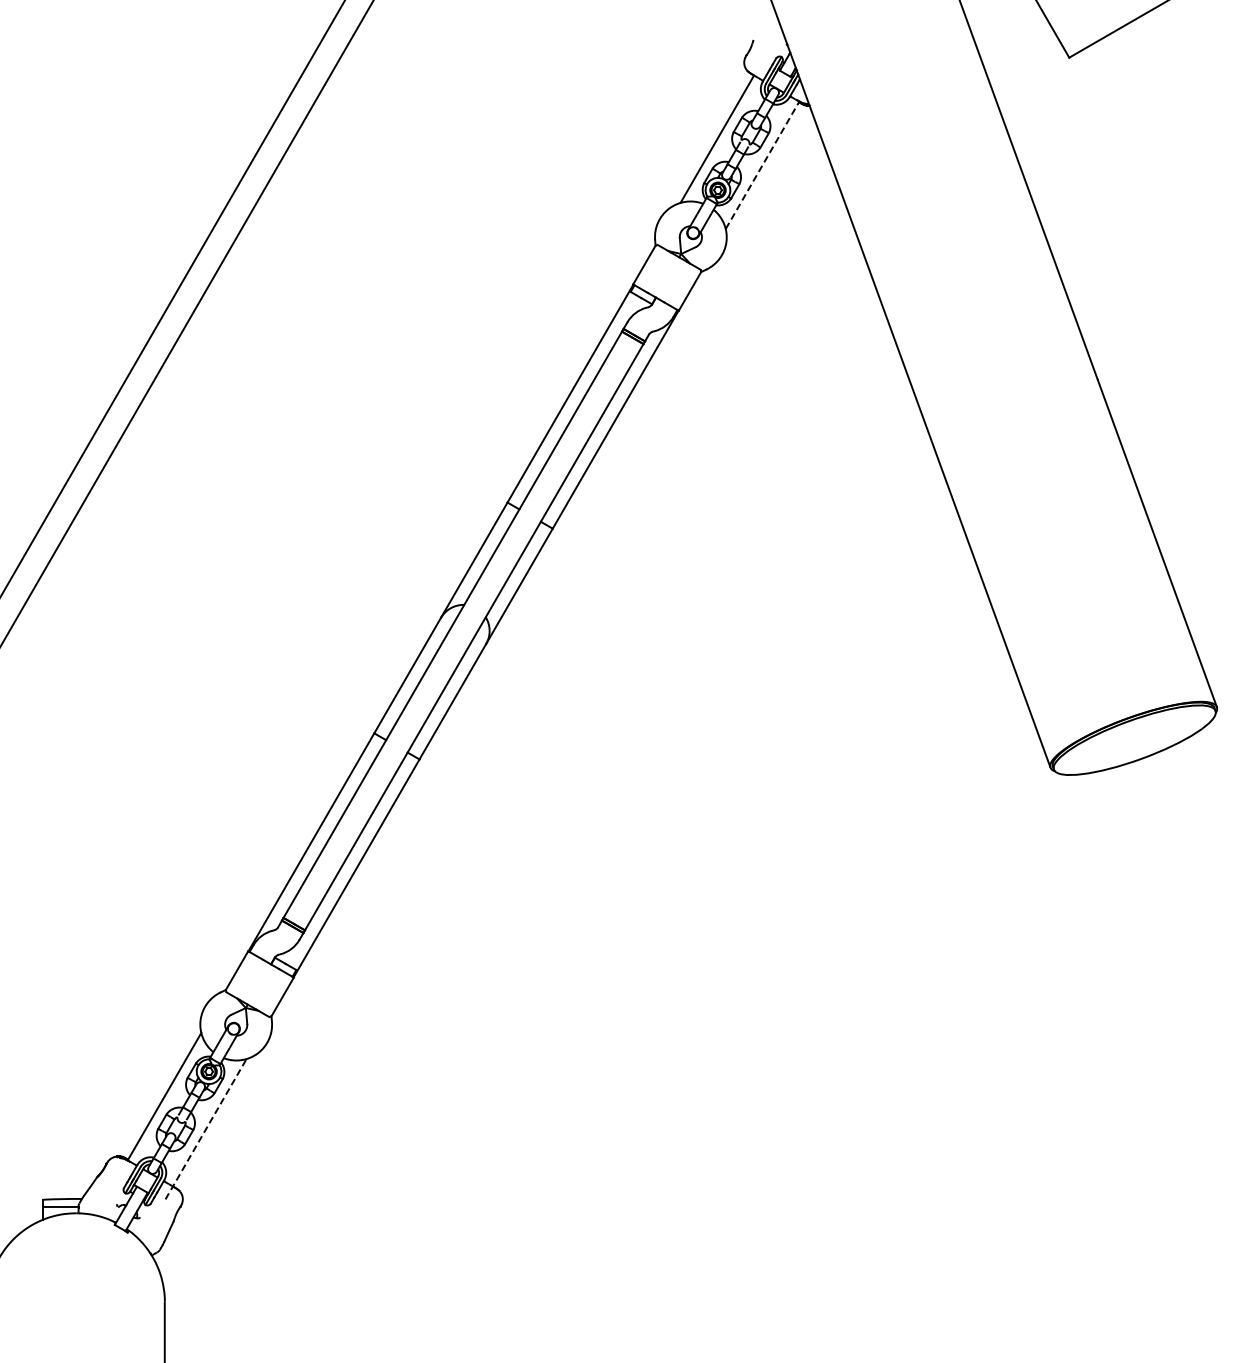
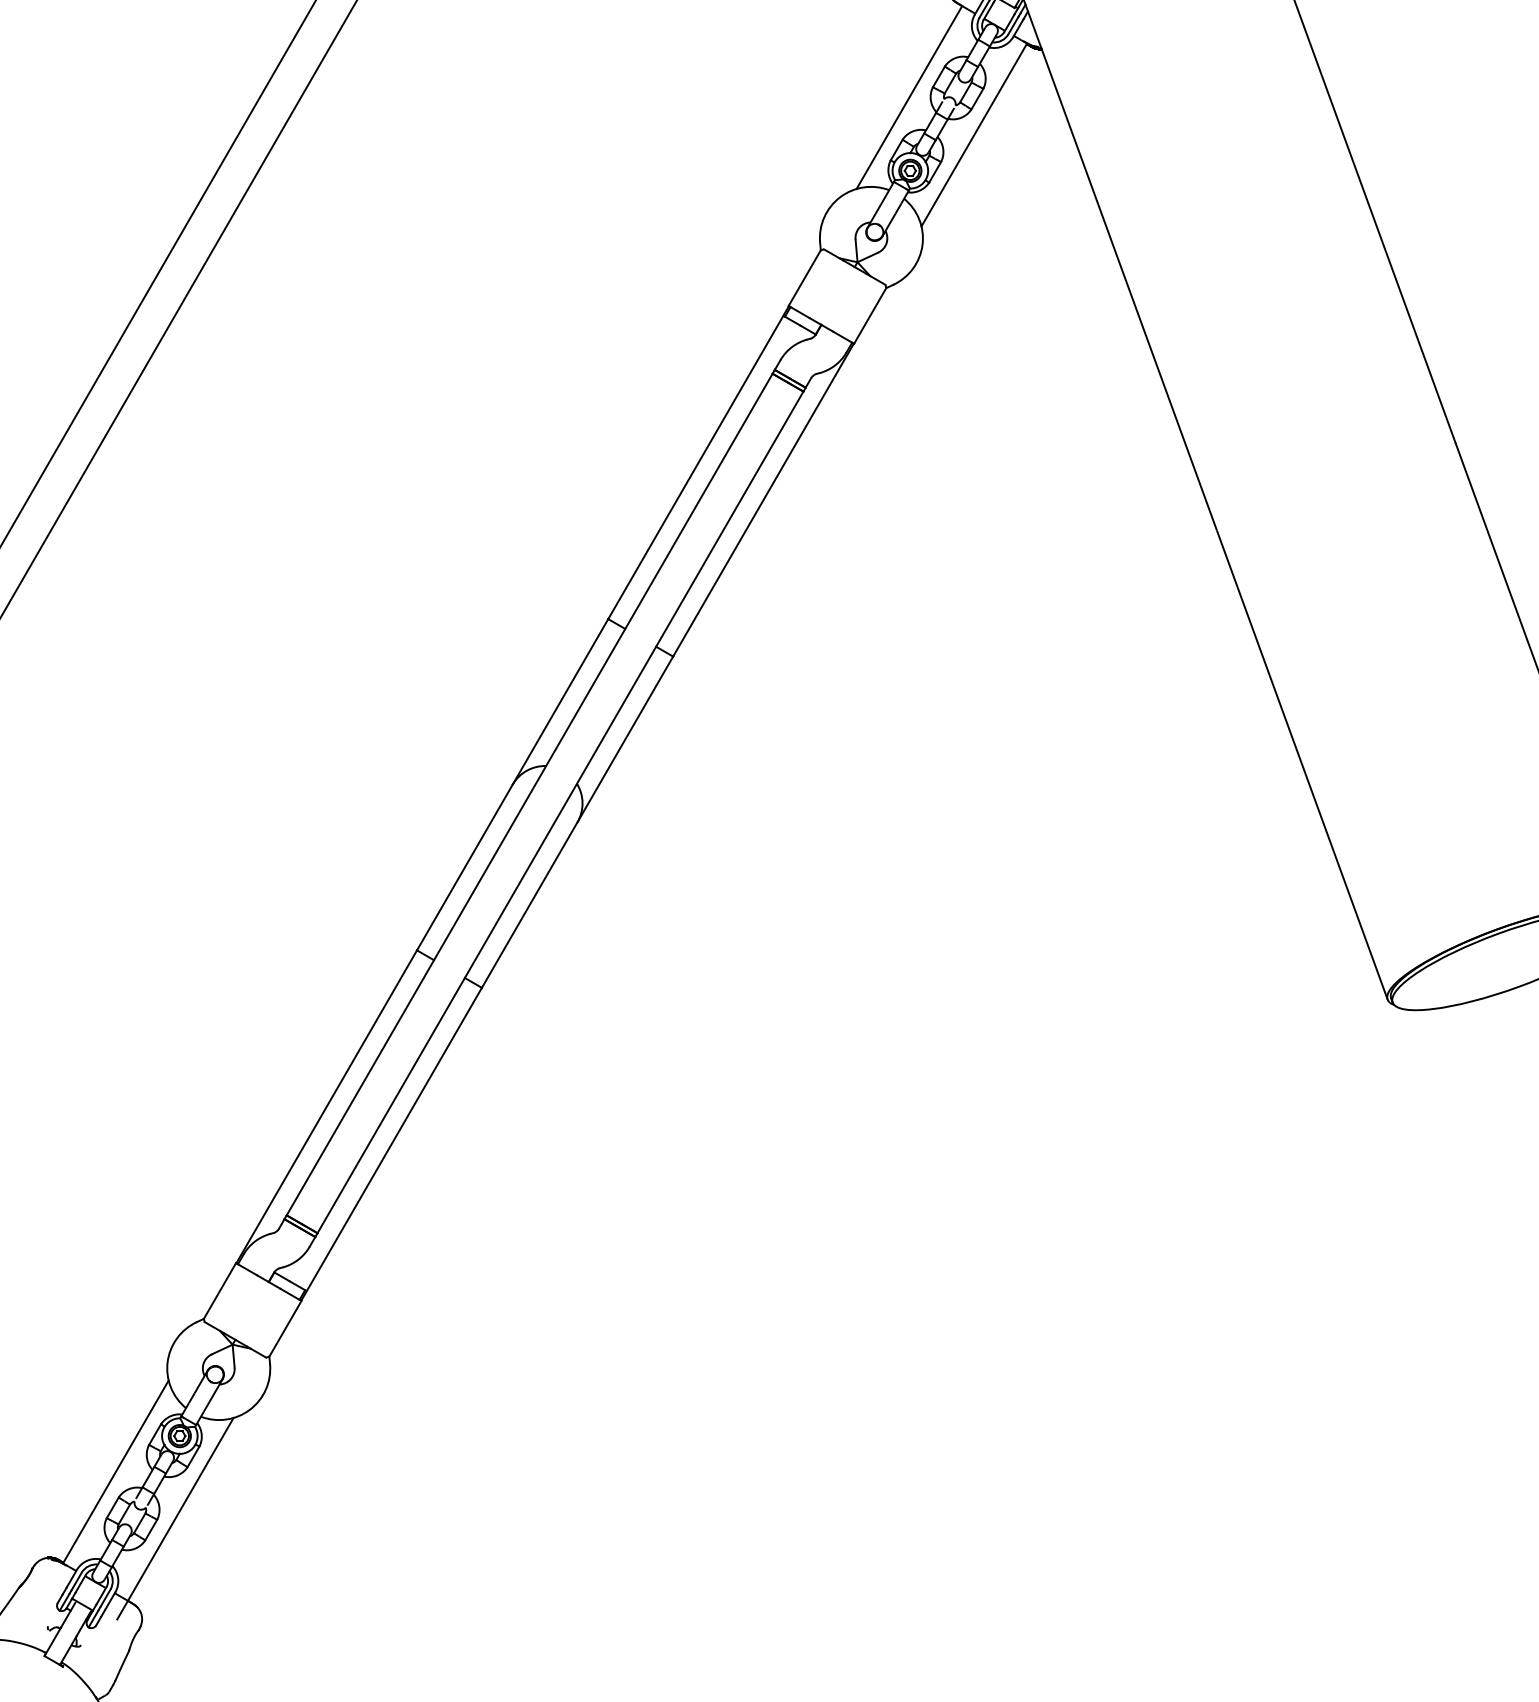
line: (762, 165) -> (974, 135), dashed -> solid
line: (206, 1128) -> (176, 1517), dashed -> solid

